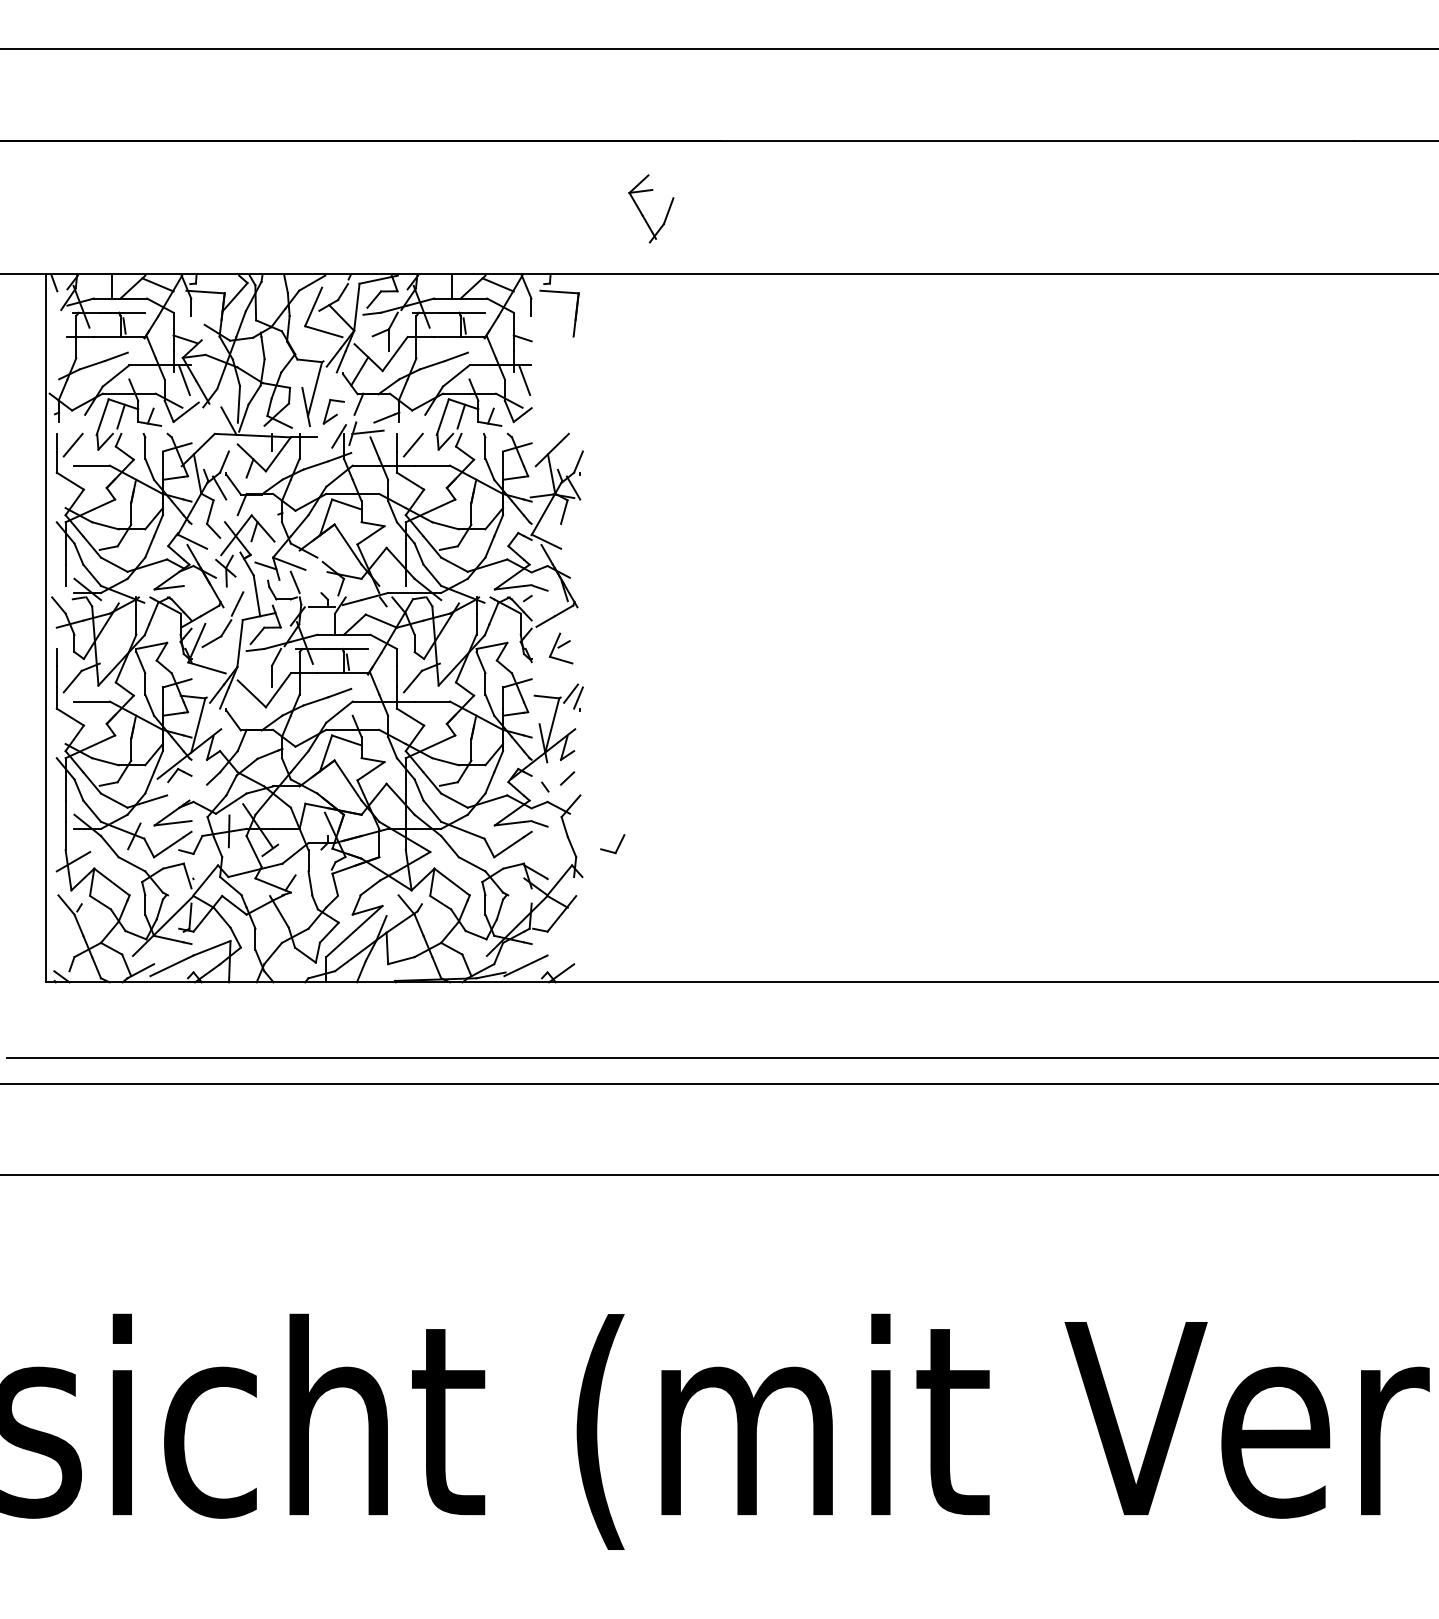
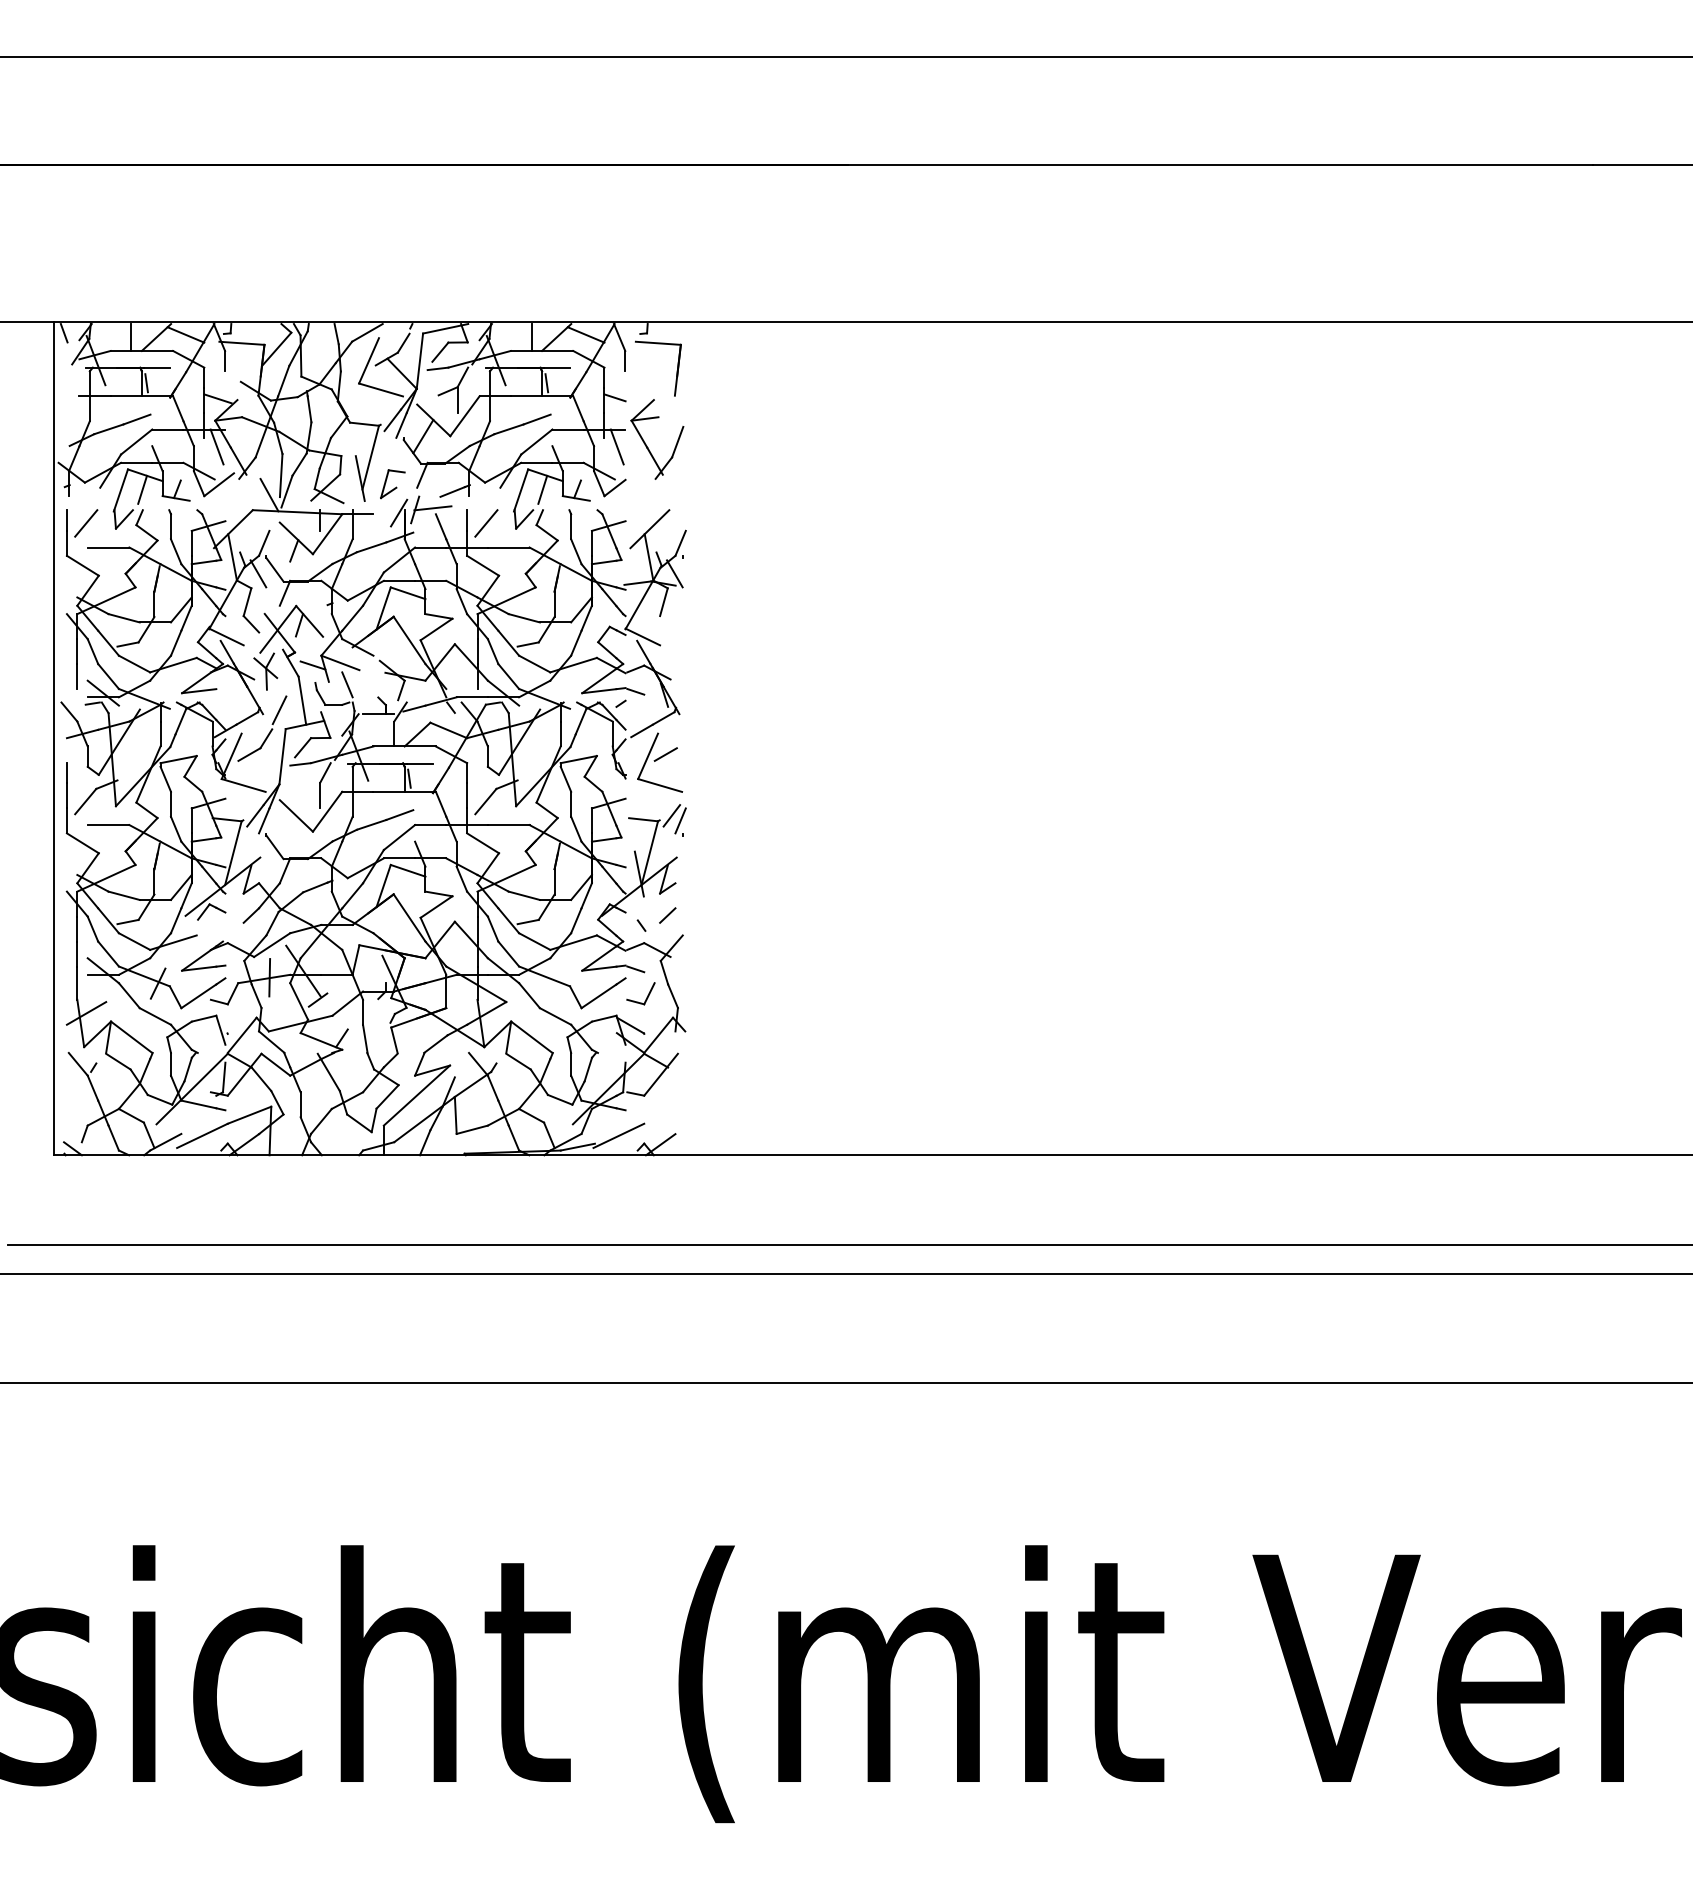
part: (642, 214) -> (647, 445), moved
part: (561, 648) -> (660, 762), size x1.67
part: (617, 847) -> (646, 997), moved

